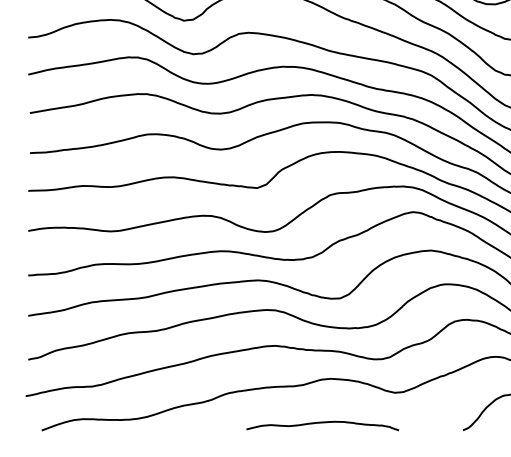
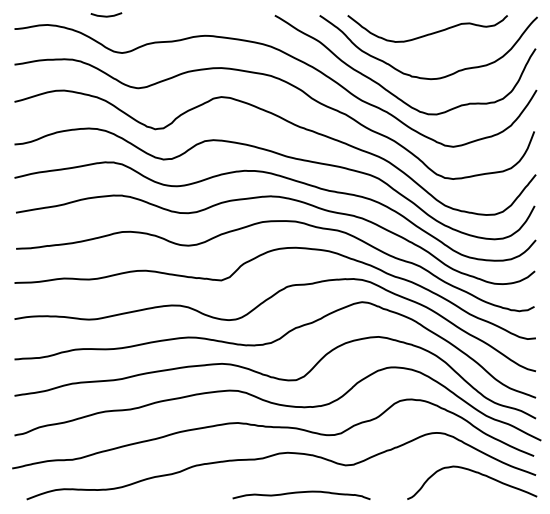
curve: (322, 423) -> (301, 493), moved

